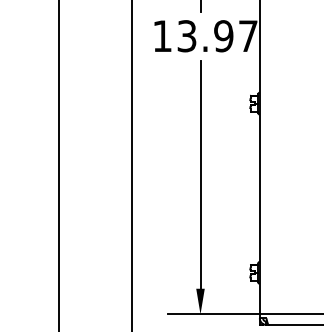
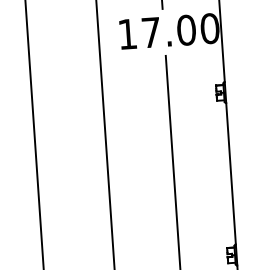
text: (217, 36) -> (180, 30), 13.97 -> 17.00

